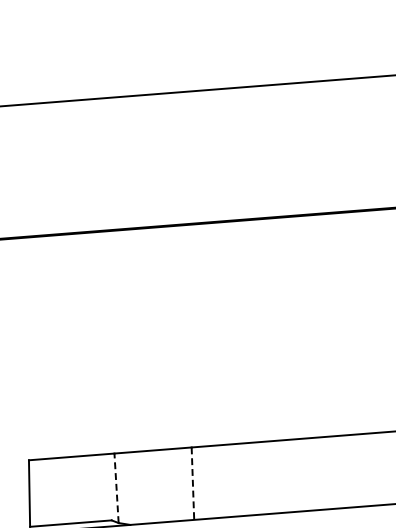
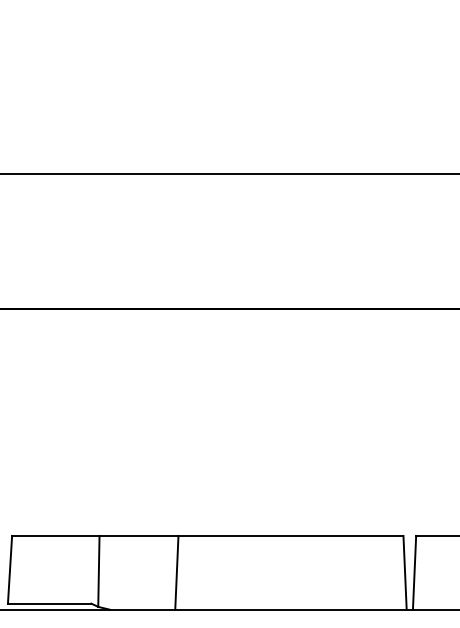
line: (192, 483) -> (176, 572), dashed -> solid
line: (116, 487) -> (98, 570), dashed -> solid

